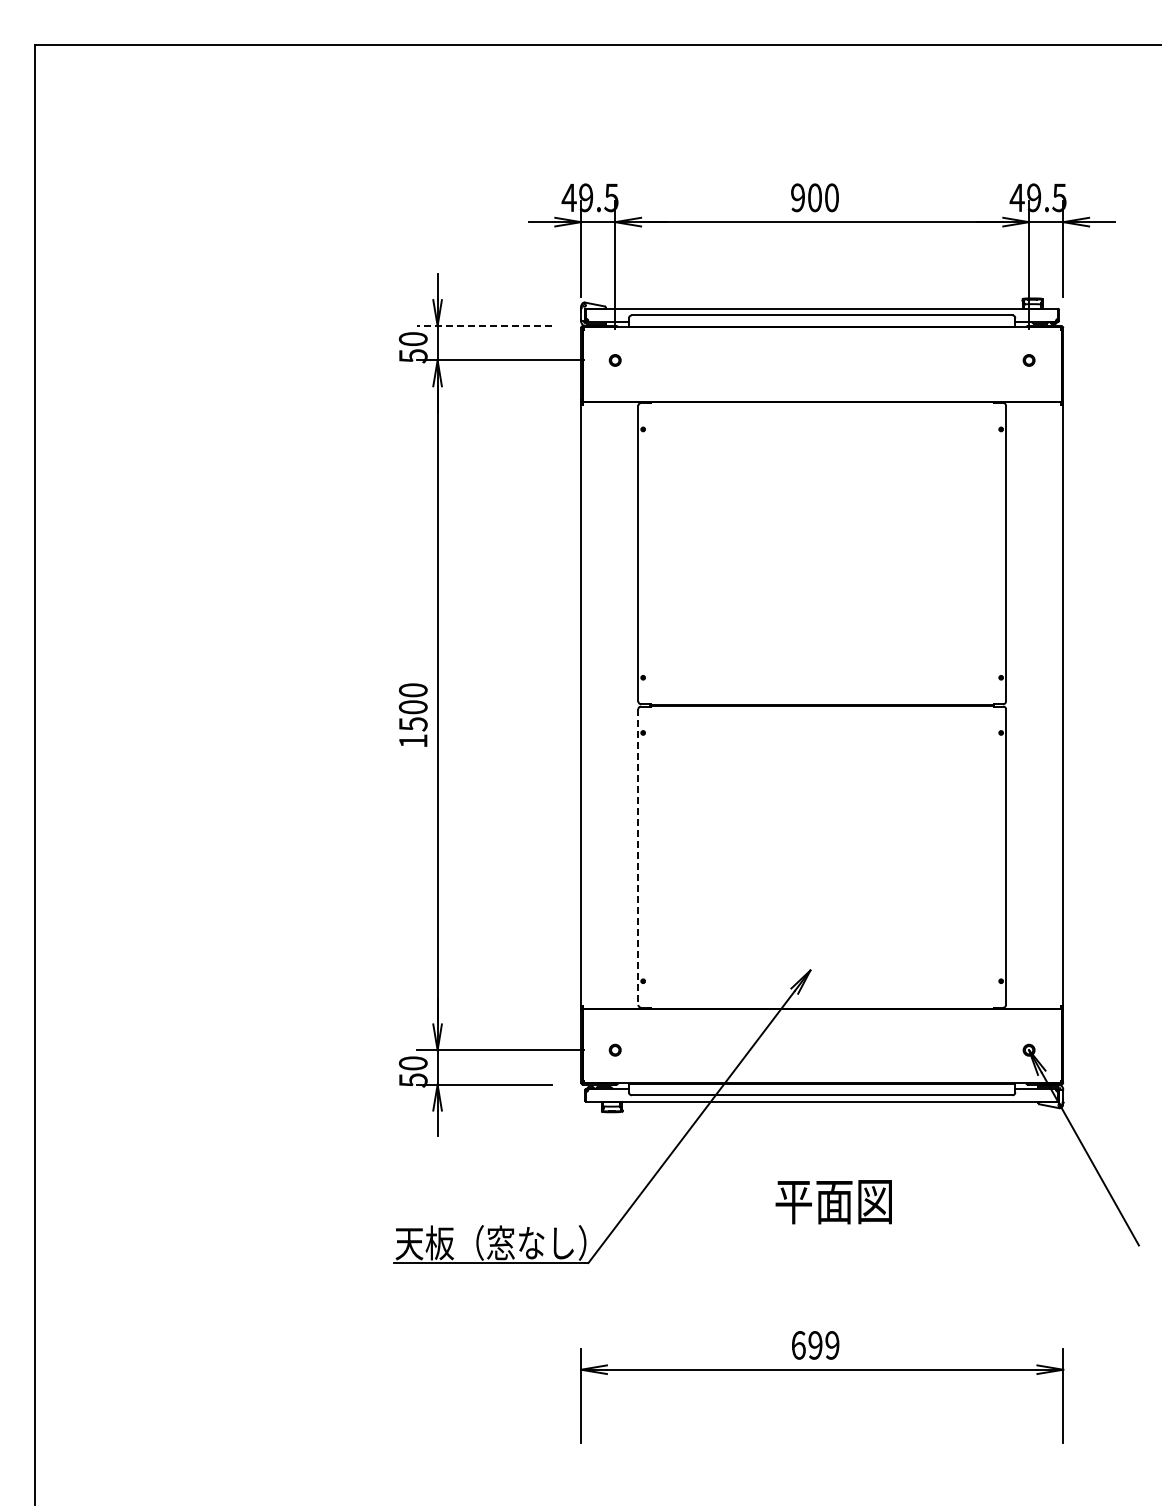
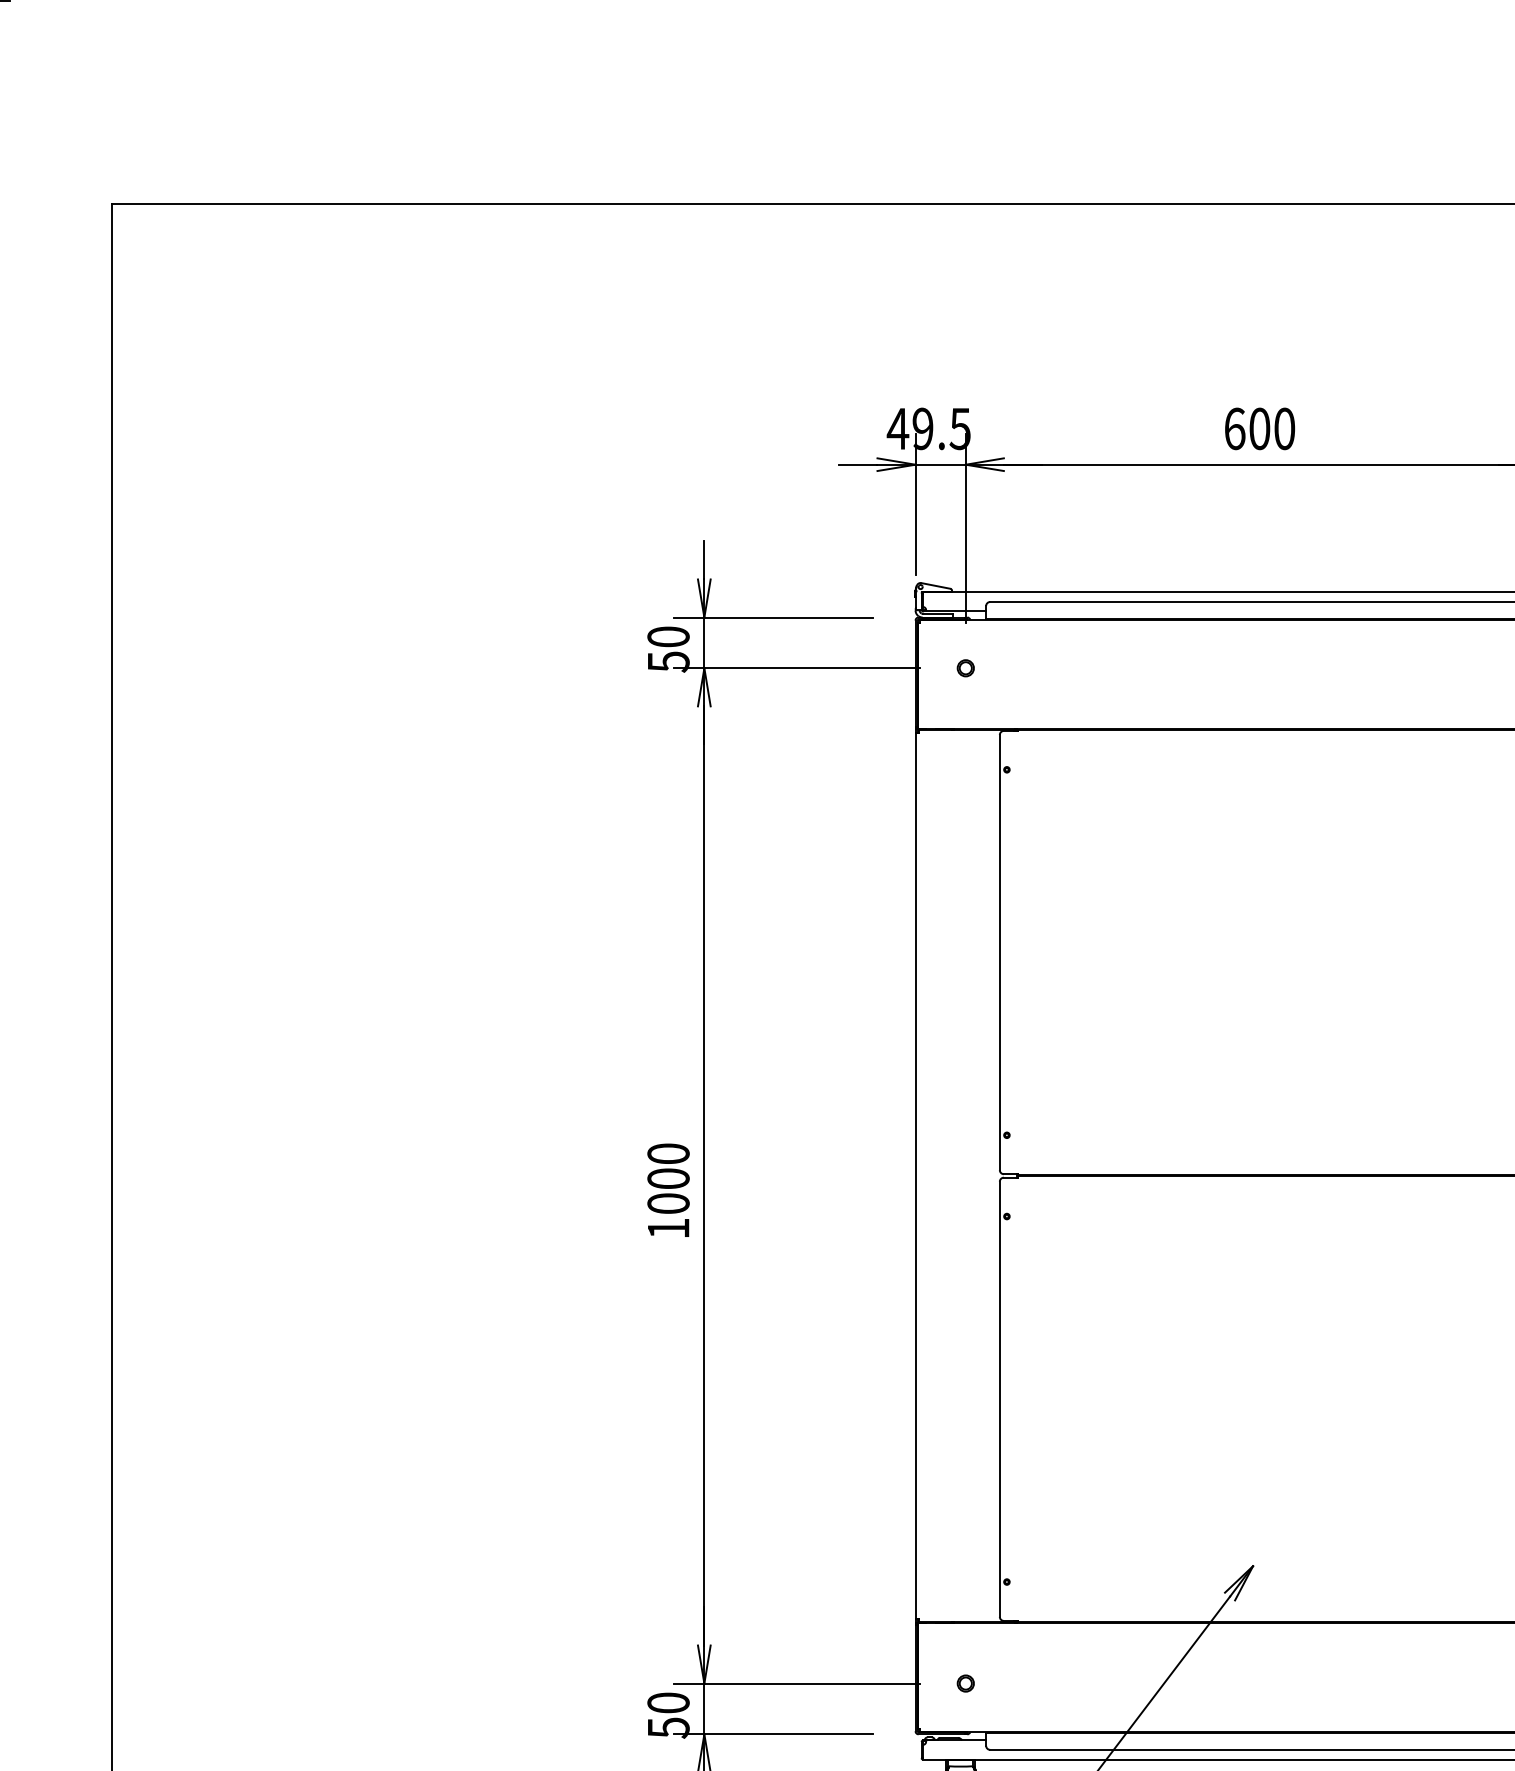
text: (798, 197) -> (1235, 428), 900 -> 600
line: (484, 325) -> (773, 616), dashed -> solid
text: (412, 724) -> (667, 1204), 1500 -> 1000
line: (638, 857) -> (1000, 1399), dashed -> solid

